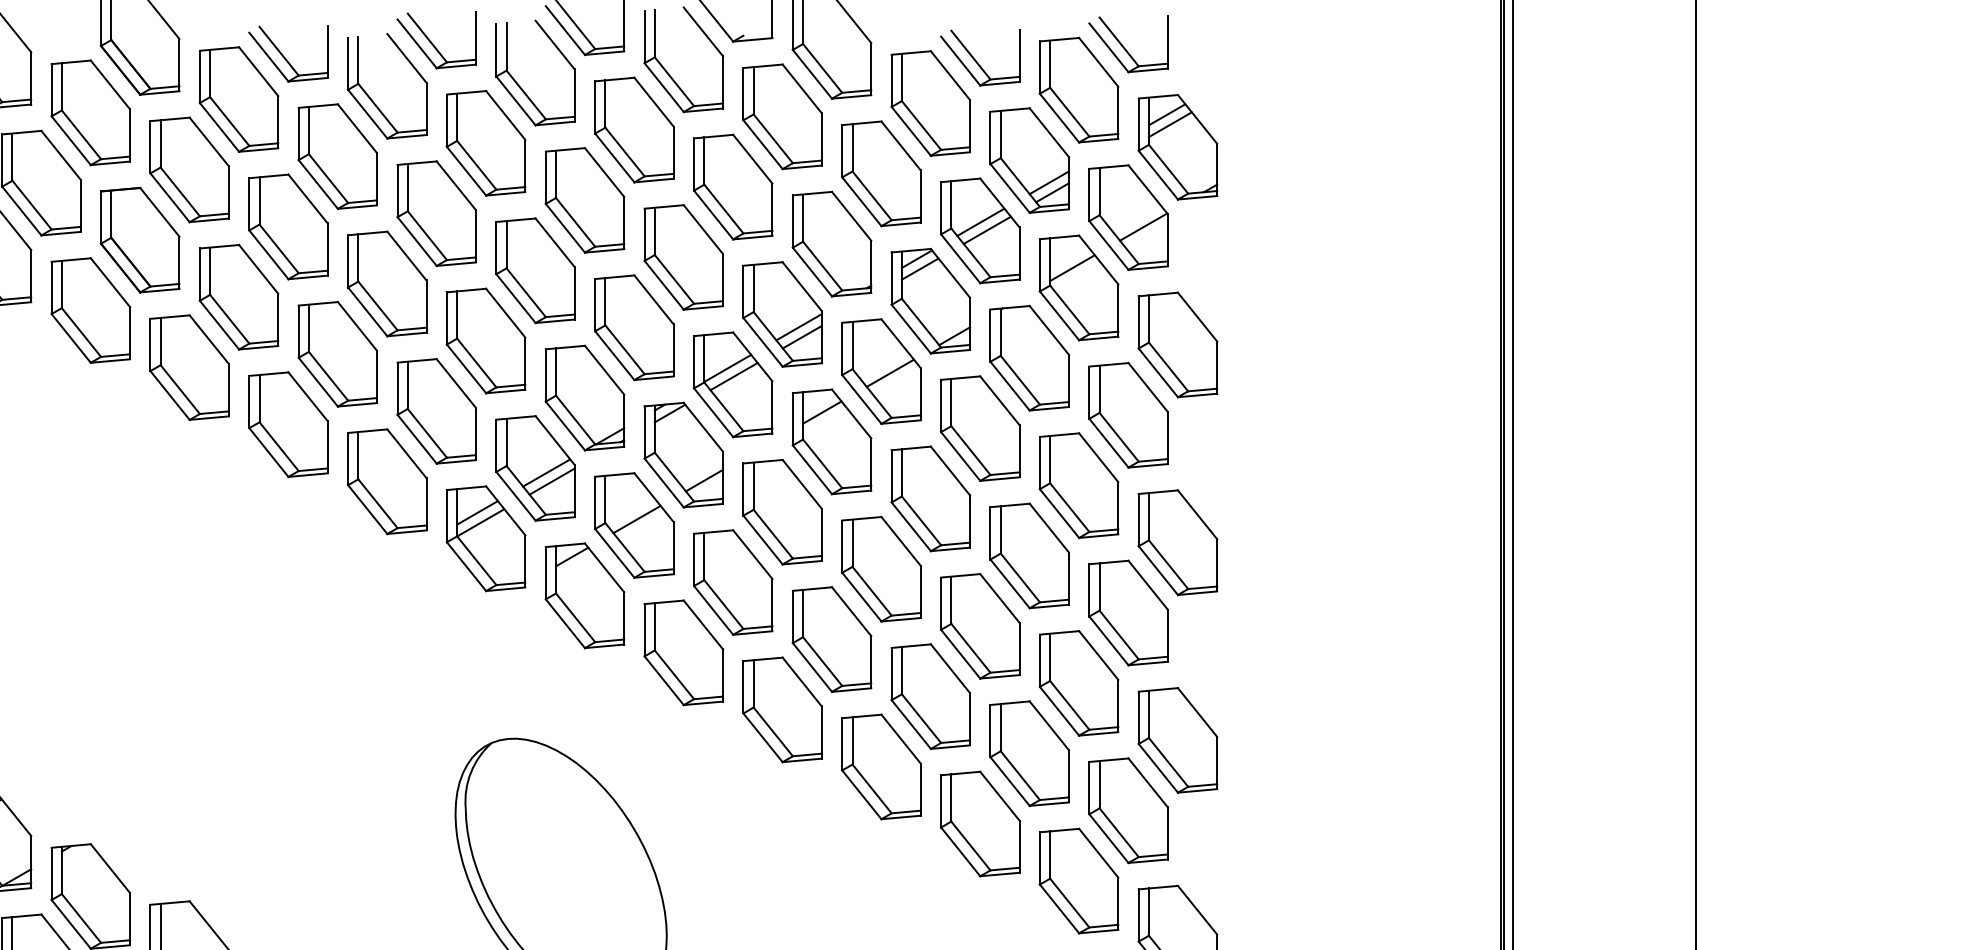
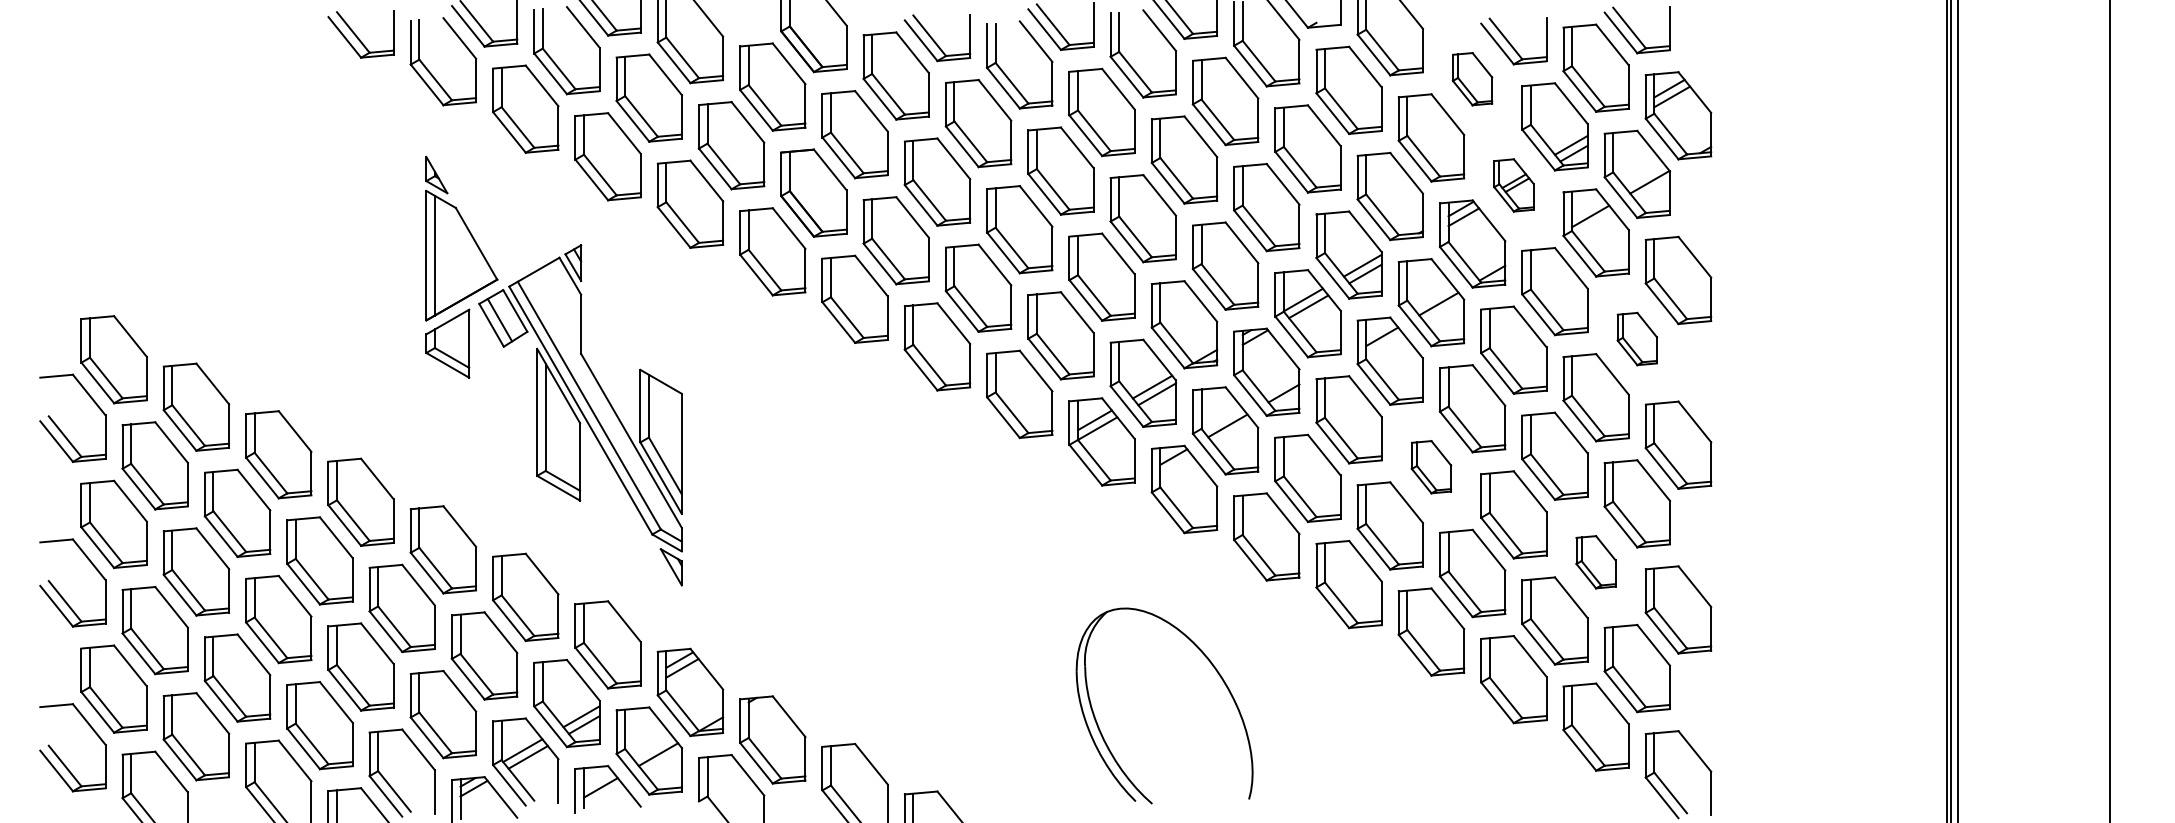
part: (930, 102) -> (1472, 78), size x0.6
part: (979, 230) -> (1513, 185), size x0.6
part: (1128, 414) -> (1637, 338), size x0.6
part: (881, 568) -> (1431, 466), size x0.6
part: (1078, 682) -> (1595, 561), size x0.6

